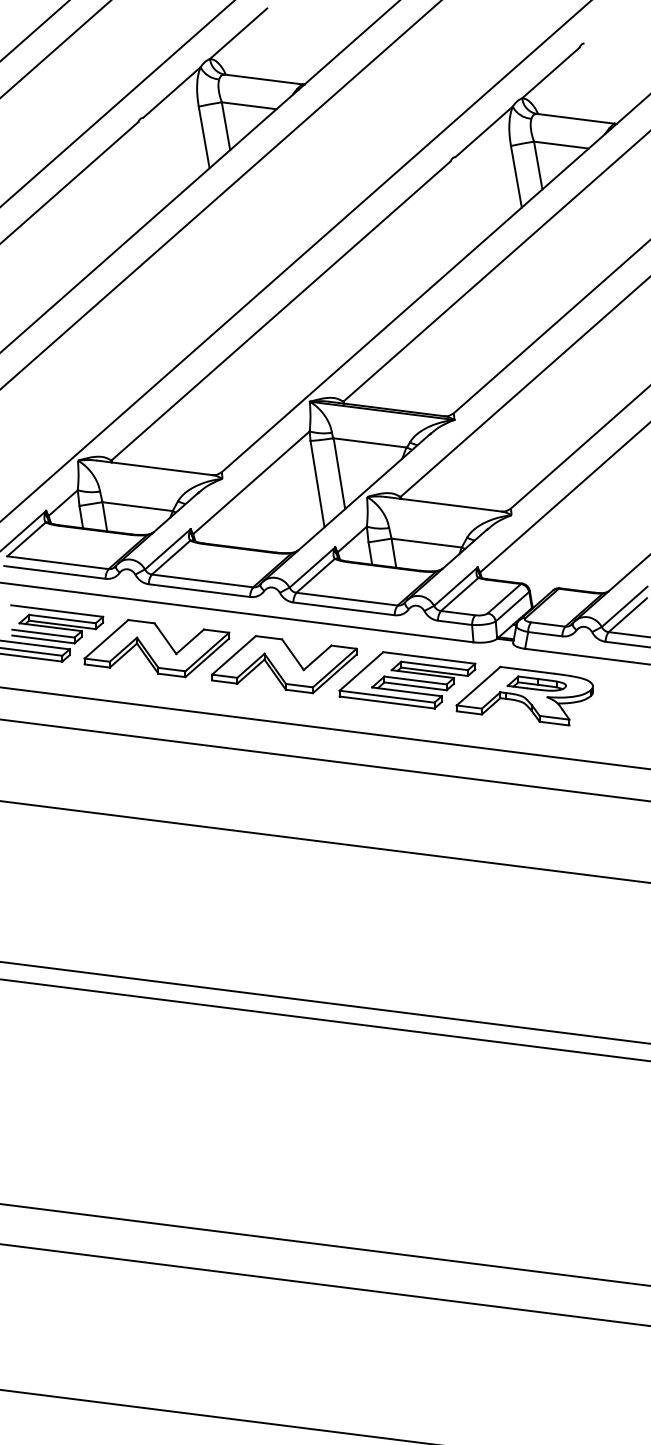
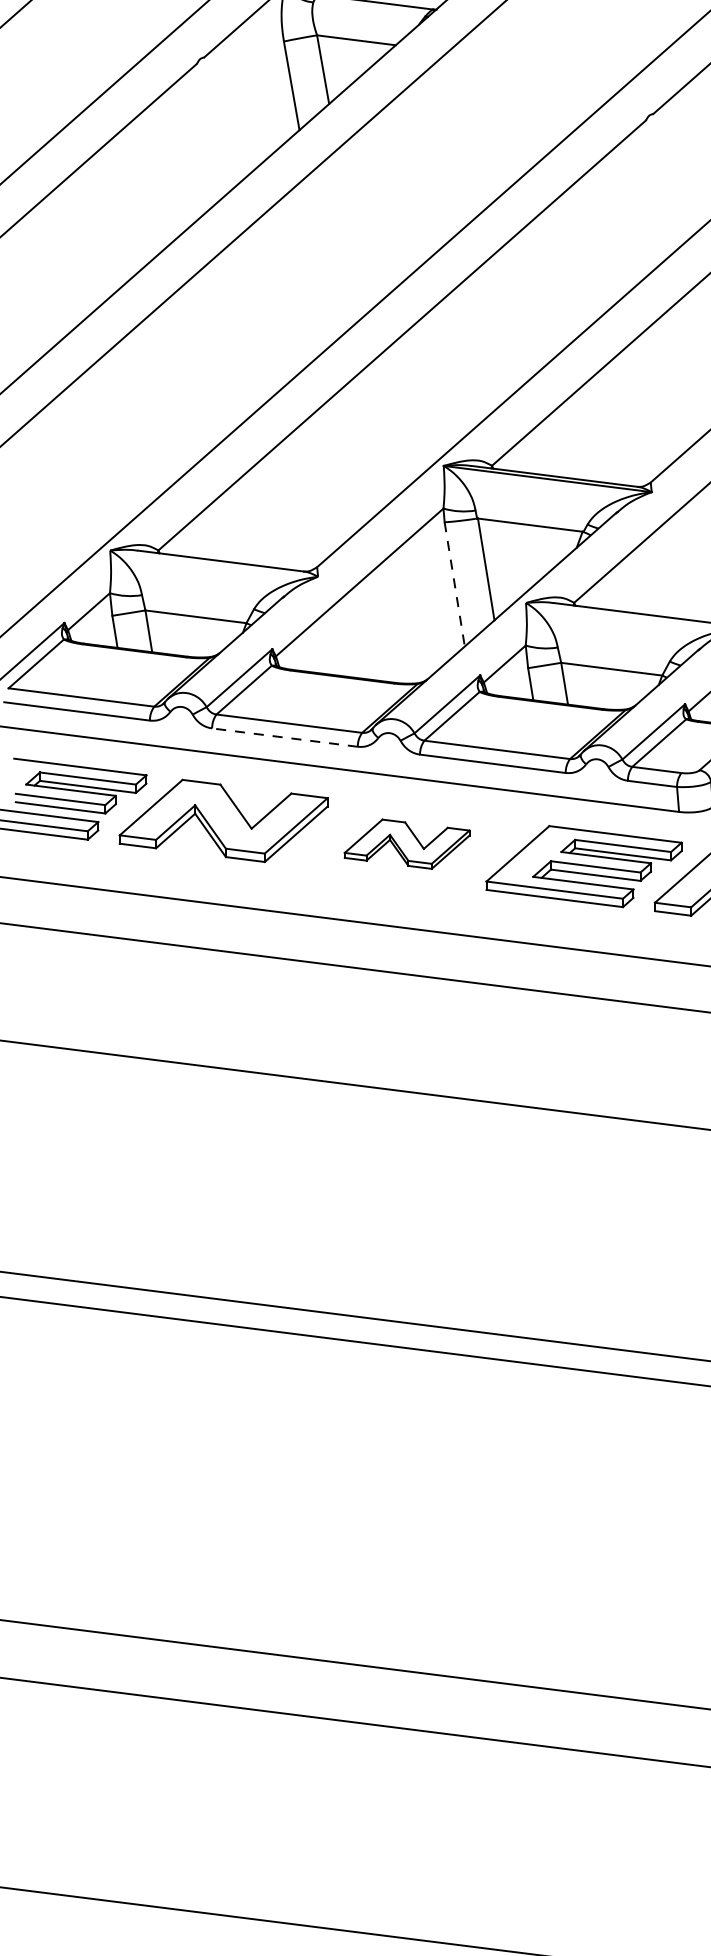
line: (317, 484) -> (454, 584), solid -> dashed
line: (199, 590) -> (284, 737), solid -> dashed
part: (284, 664) -> (407, 843), size x0.6

